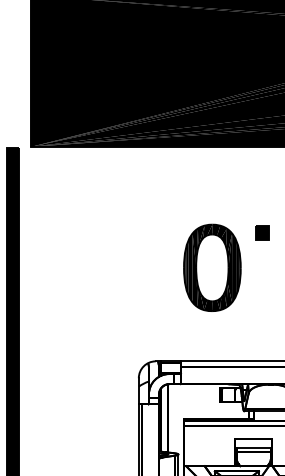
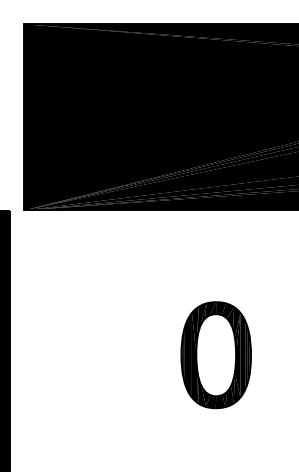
part: (212, 267) -> (216, 354), moved

